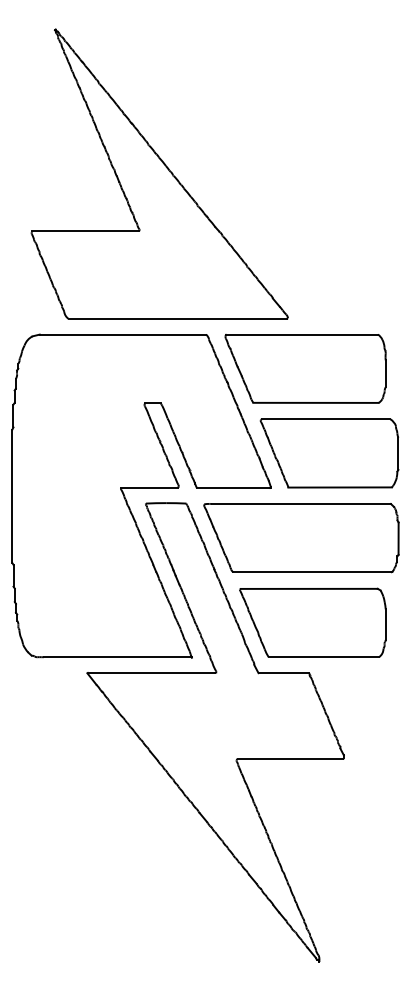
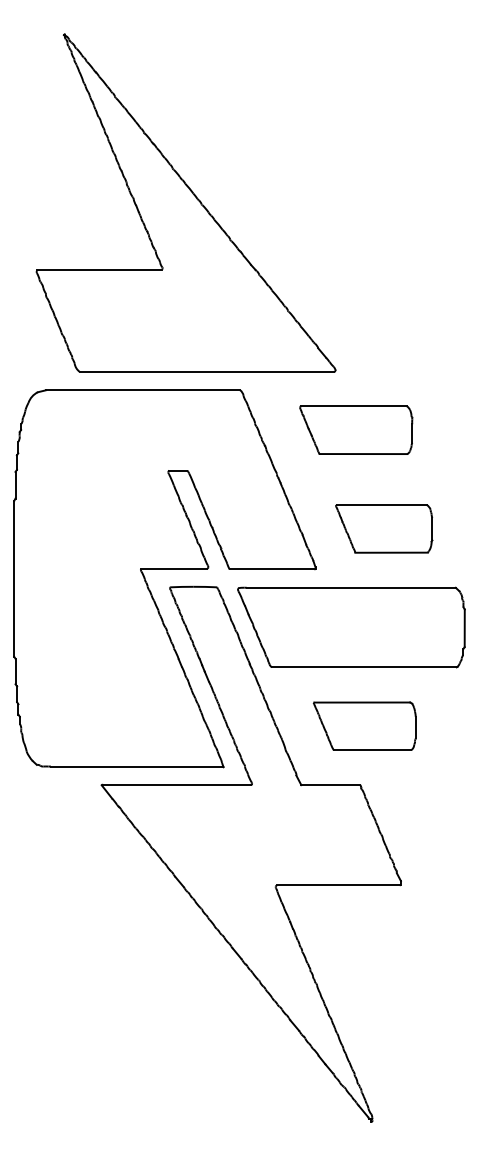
part: (305, 368) -> (356, 429), size x0.6
part: (329, 453) -> (384, 528), size x0.6
part: (312, 622) -> (364, 726), size x0.6

